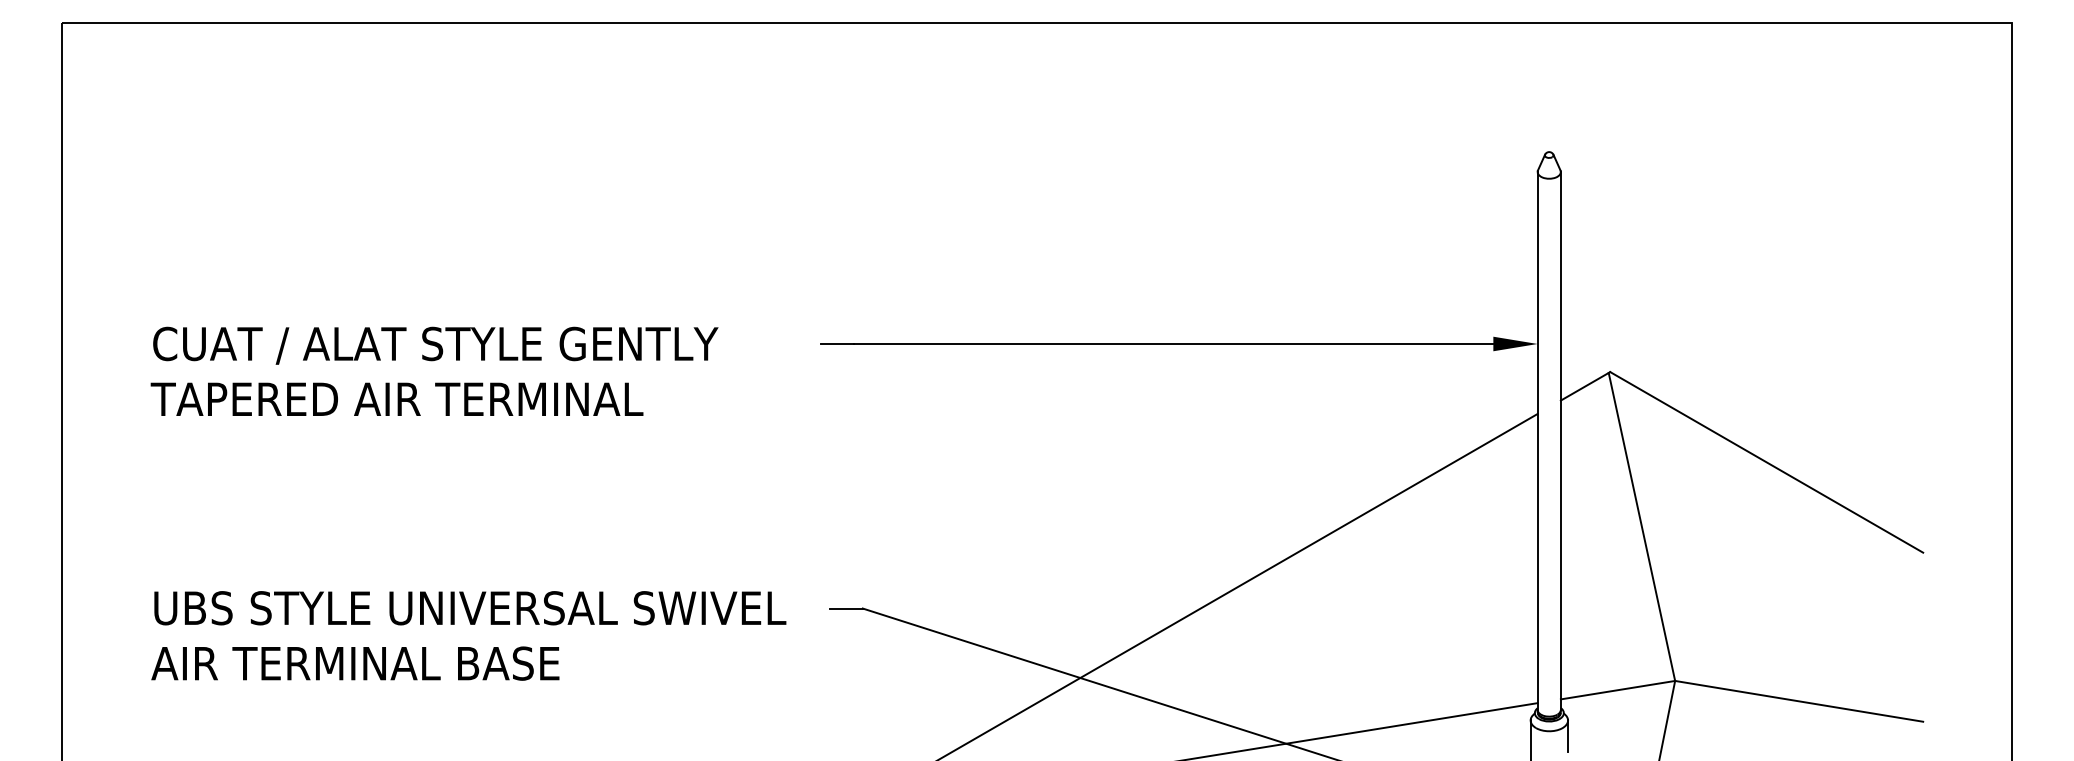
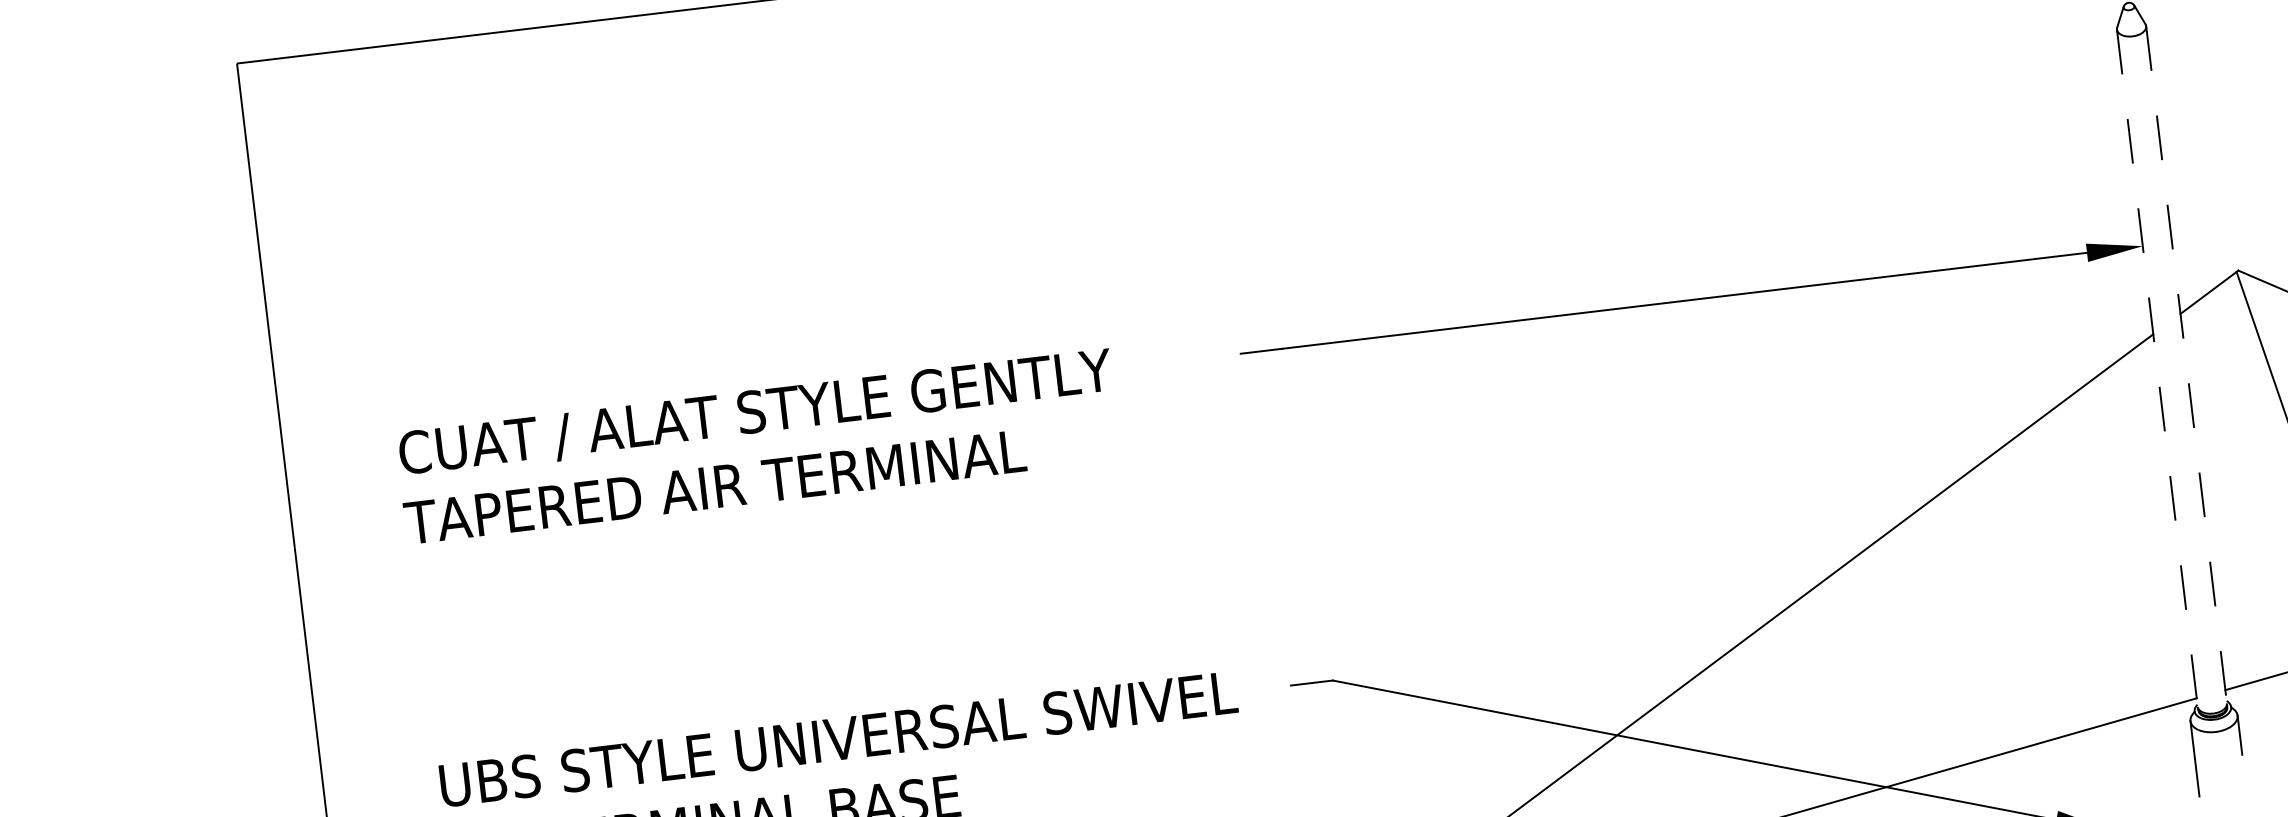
line: (1537, 441) -> (2157, 368), solid -> dashed
line: (1560, 441) -> (2186, 365), solid -> dashed

